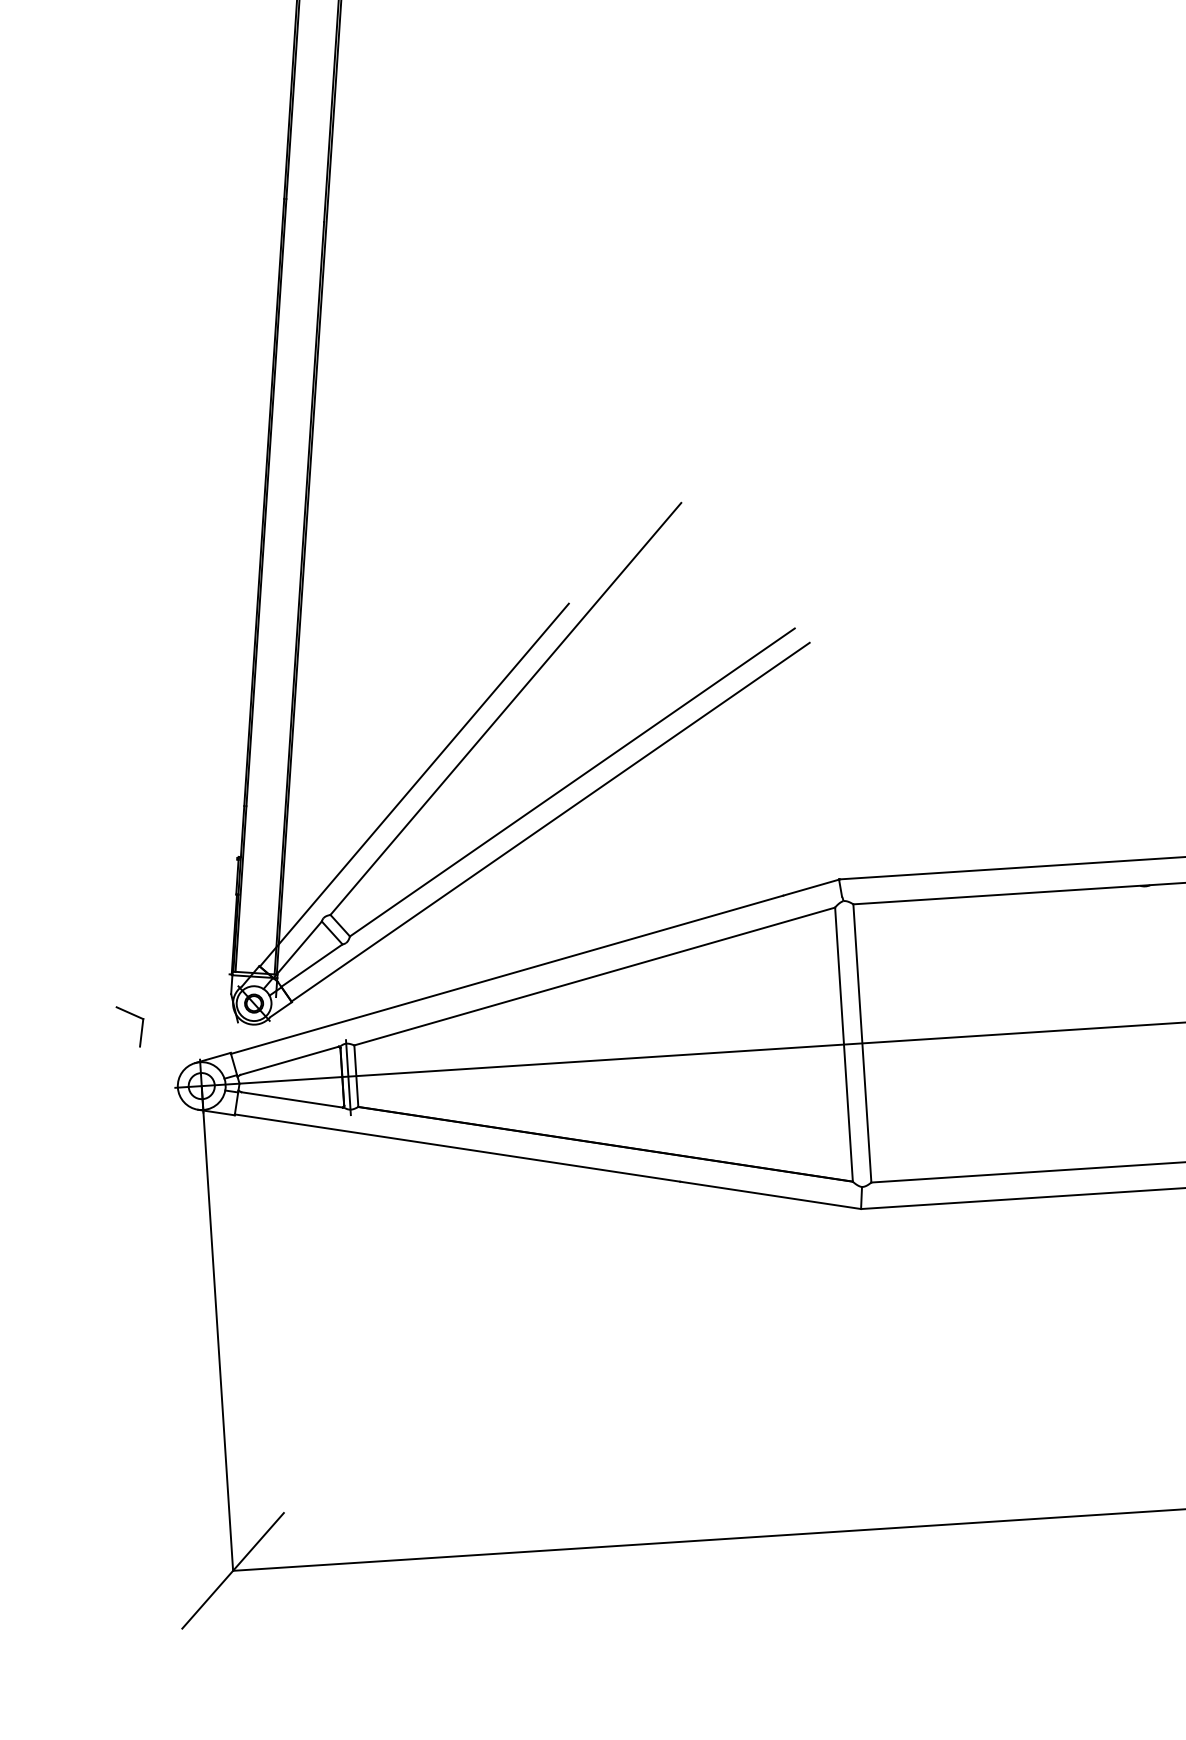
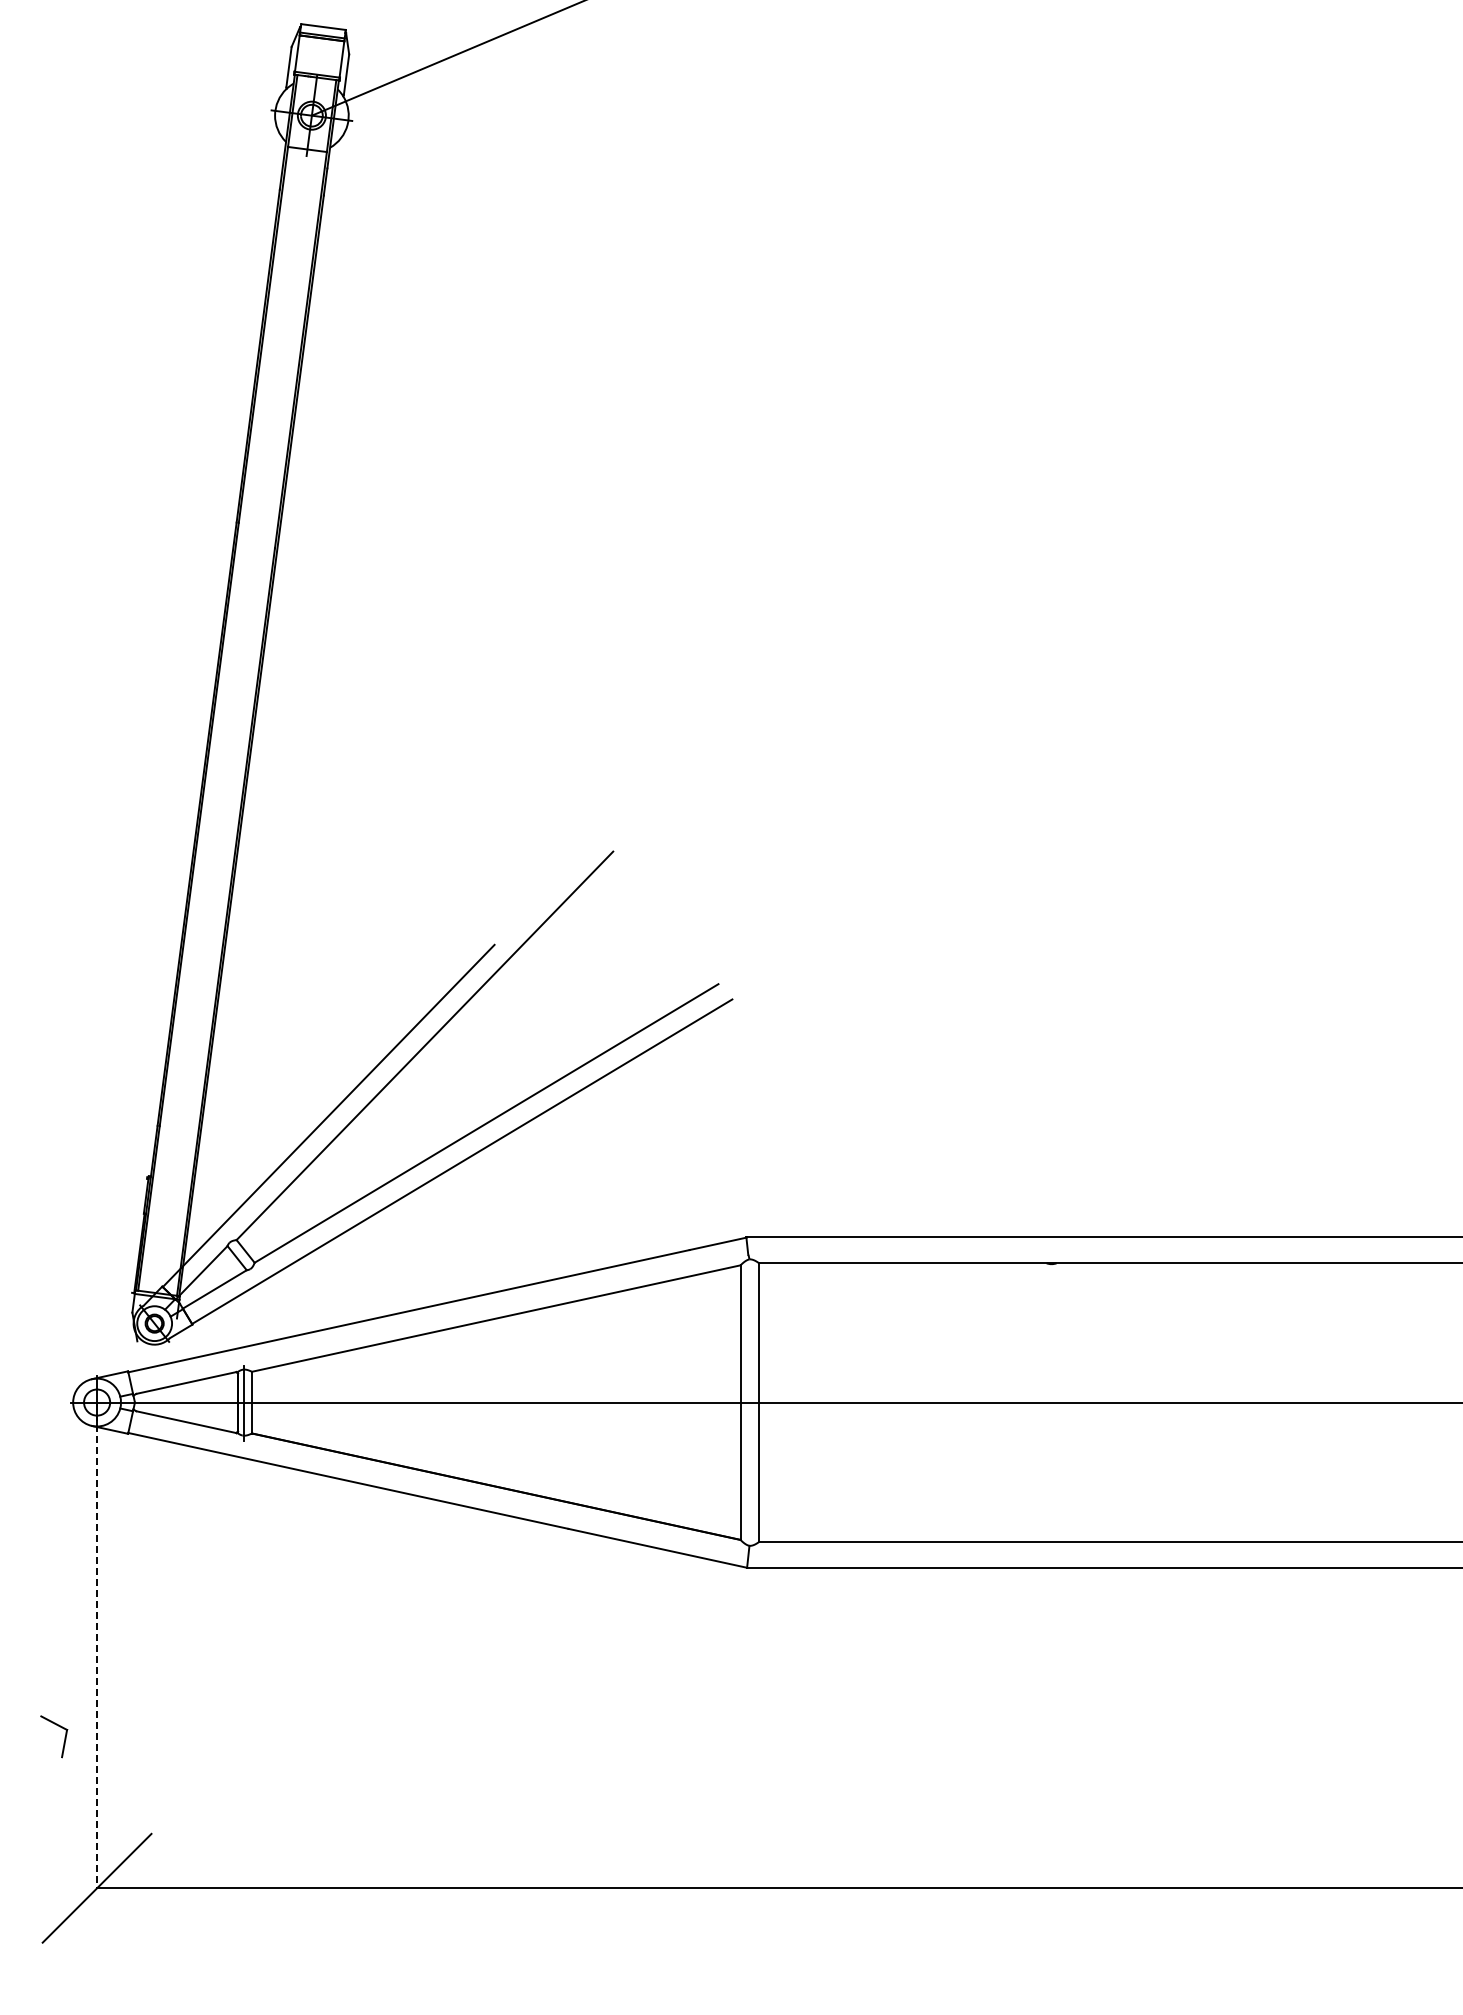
part: (141, 1026) -> (64, 1737), moved
line: (217, 1328) -> (97, 1645), solid -> dashed

